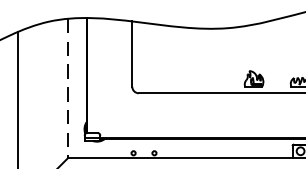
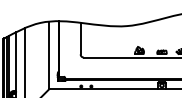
line: (67, 89) -> (49, 55), dashed -> solid

